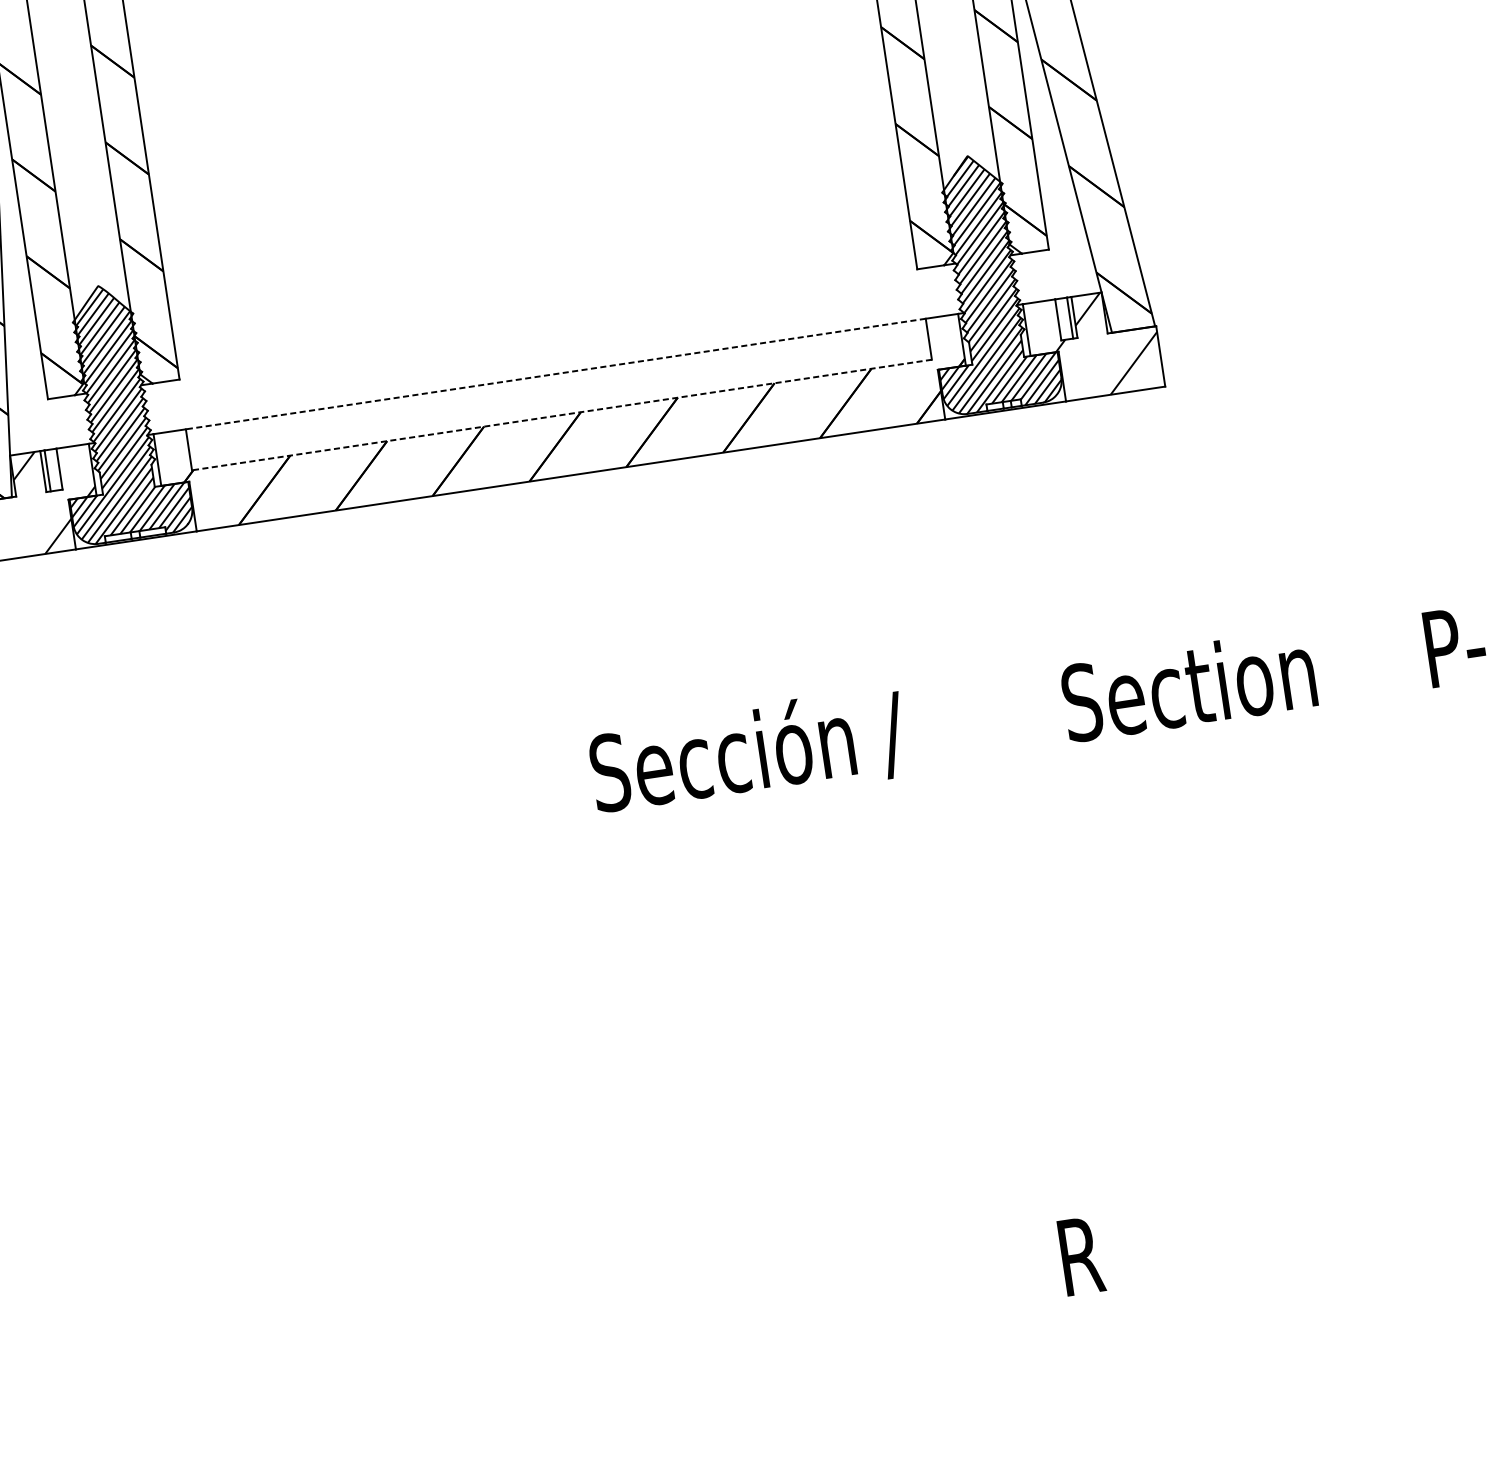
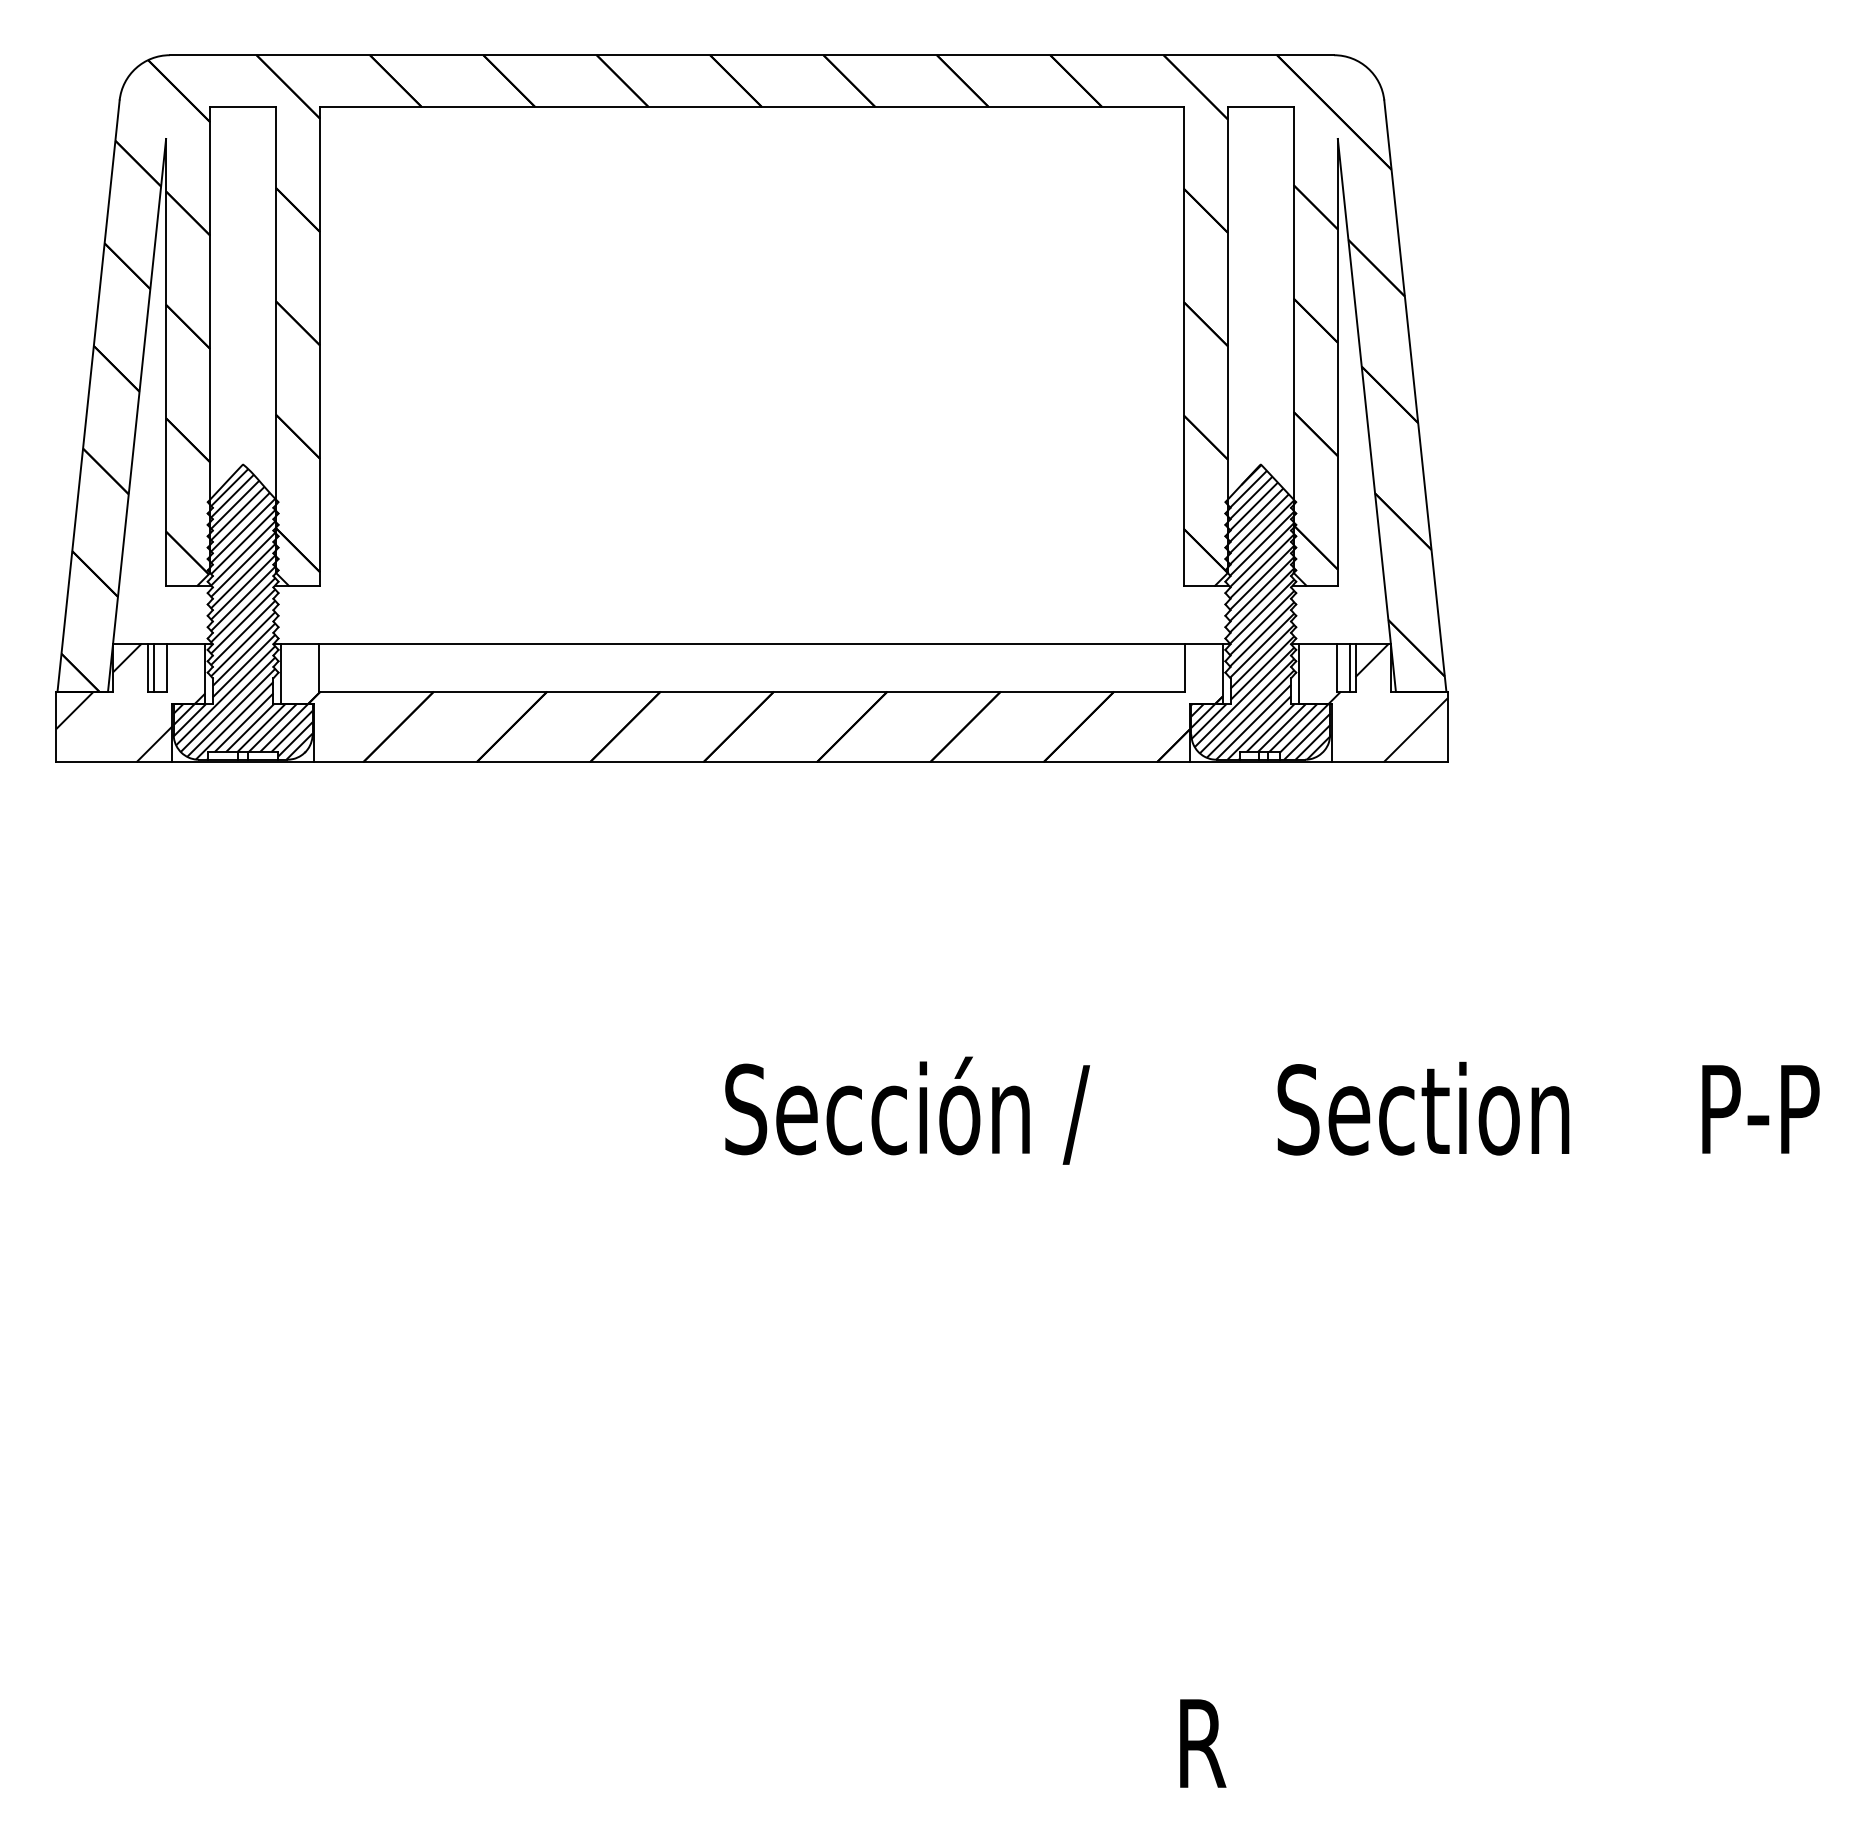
line: (555, 374) -> (751, 643), dashed -> solid
line: (561, 415) -> (751, 691), dashed -> solid

